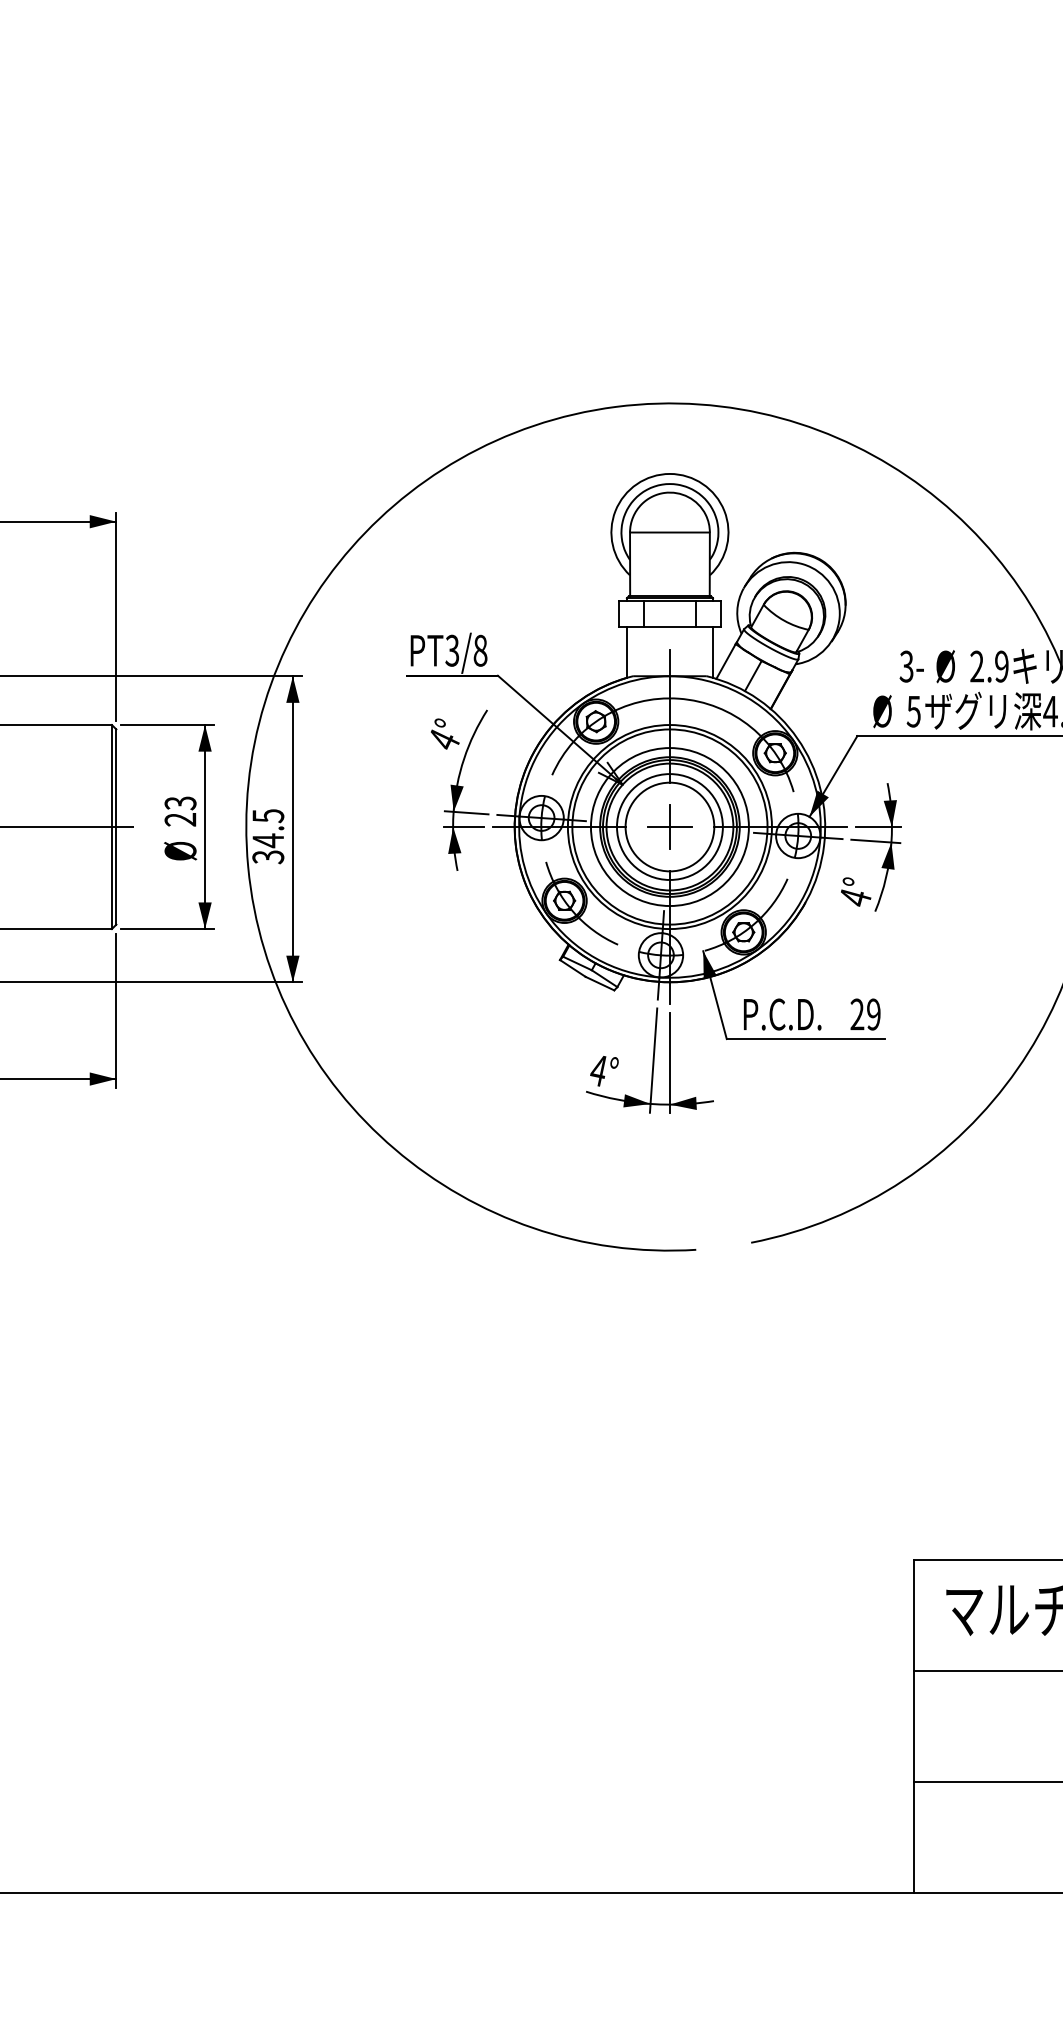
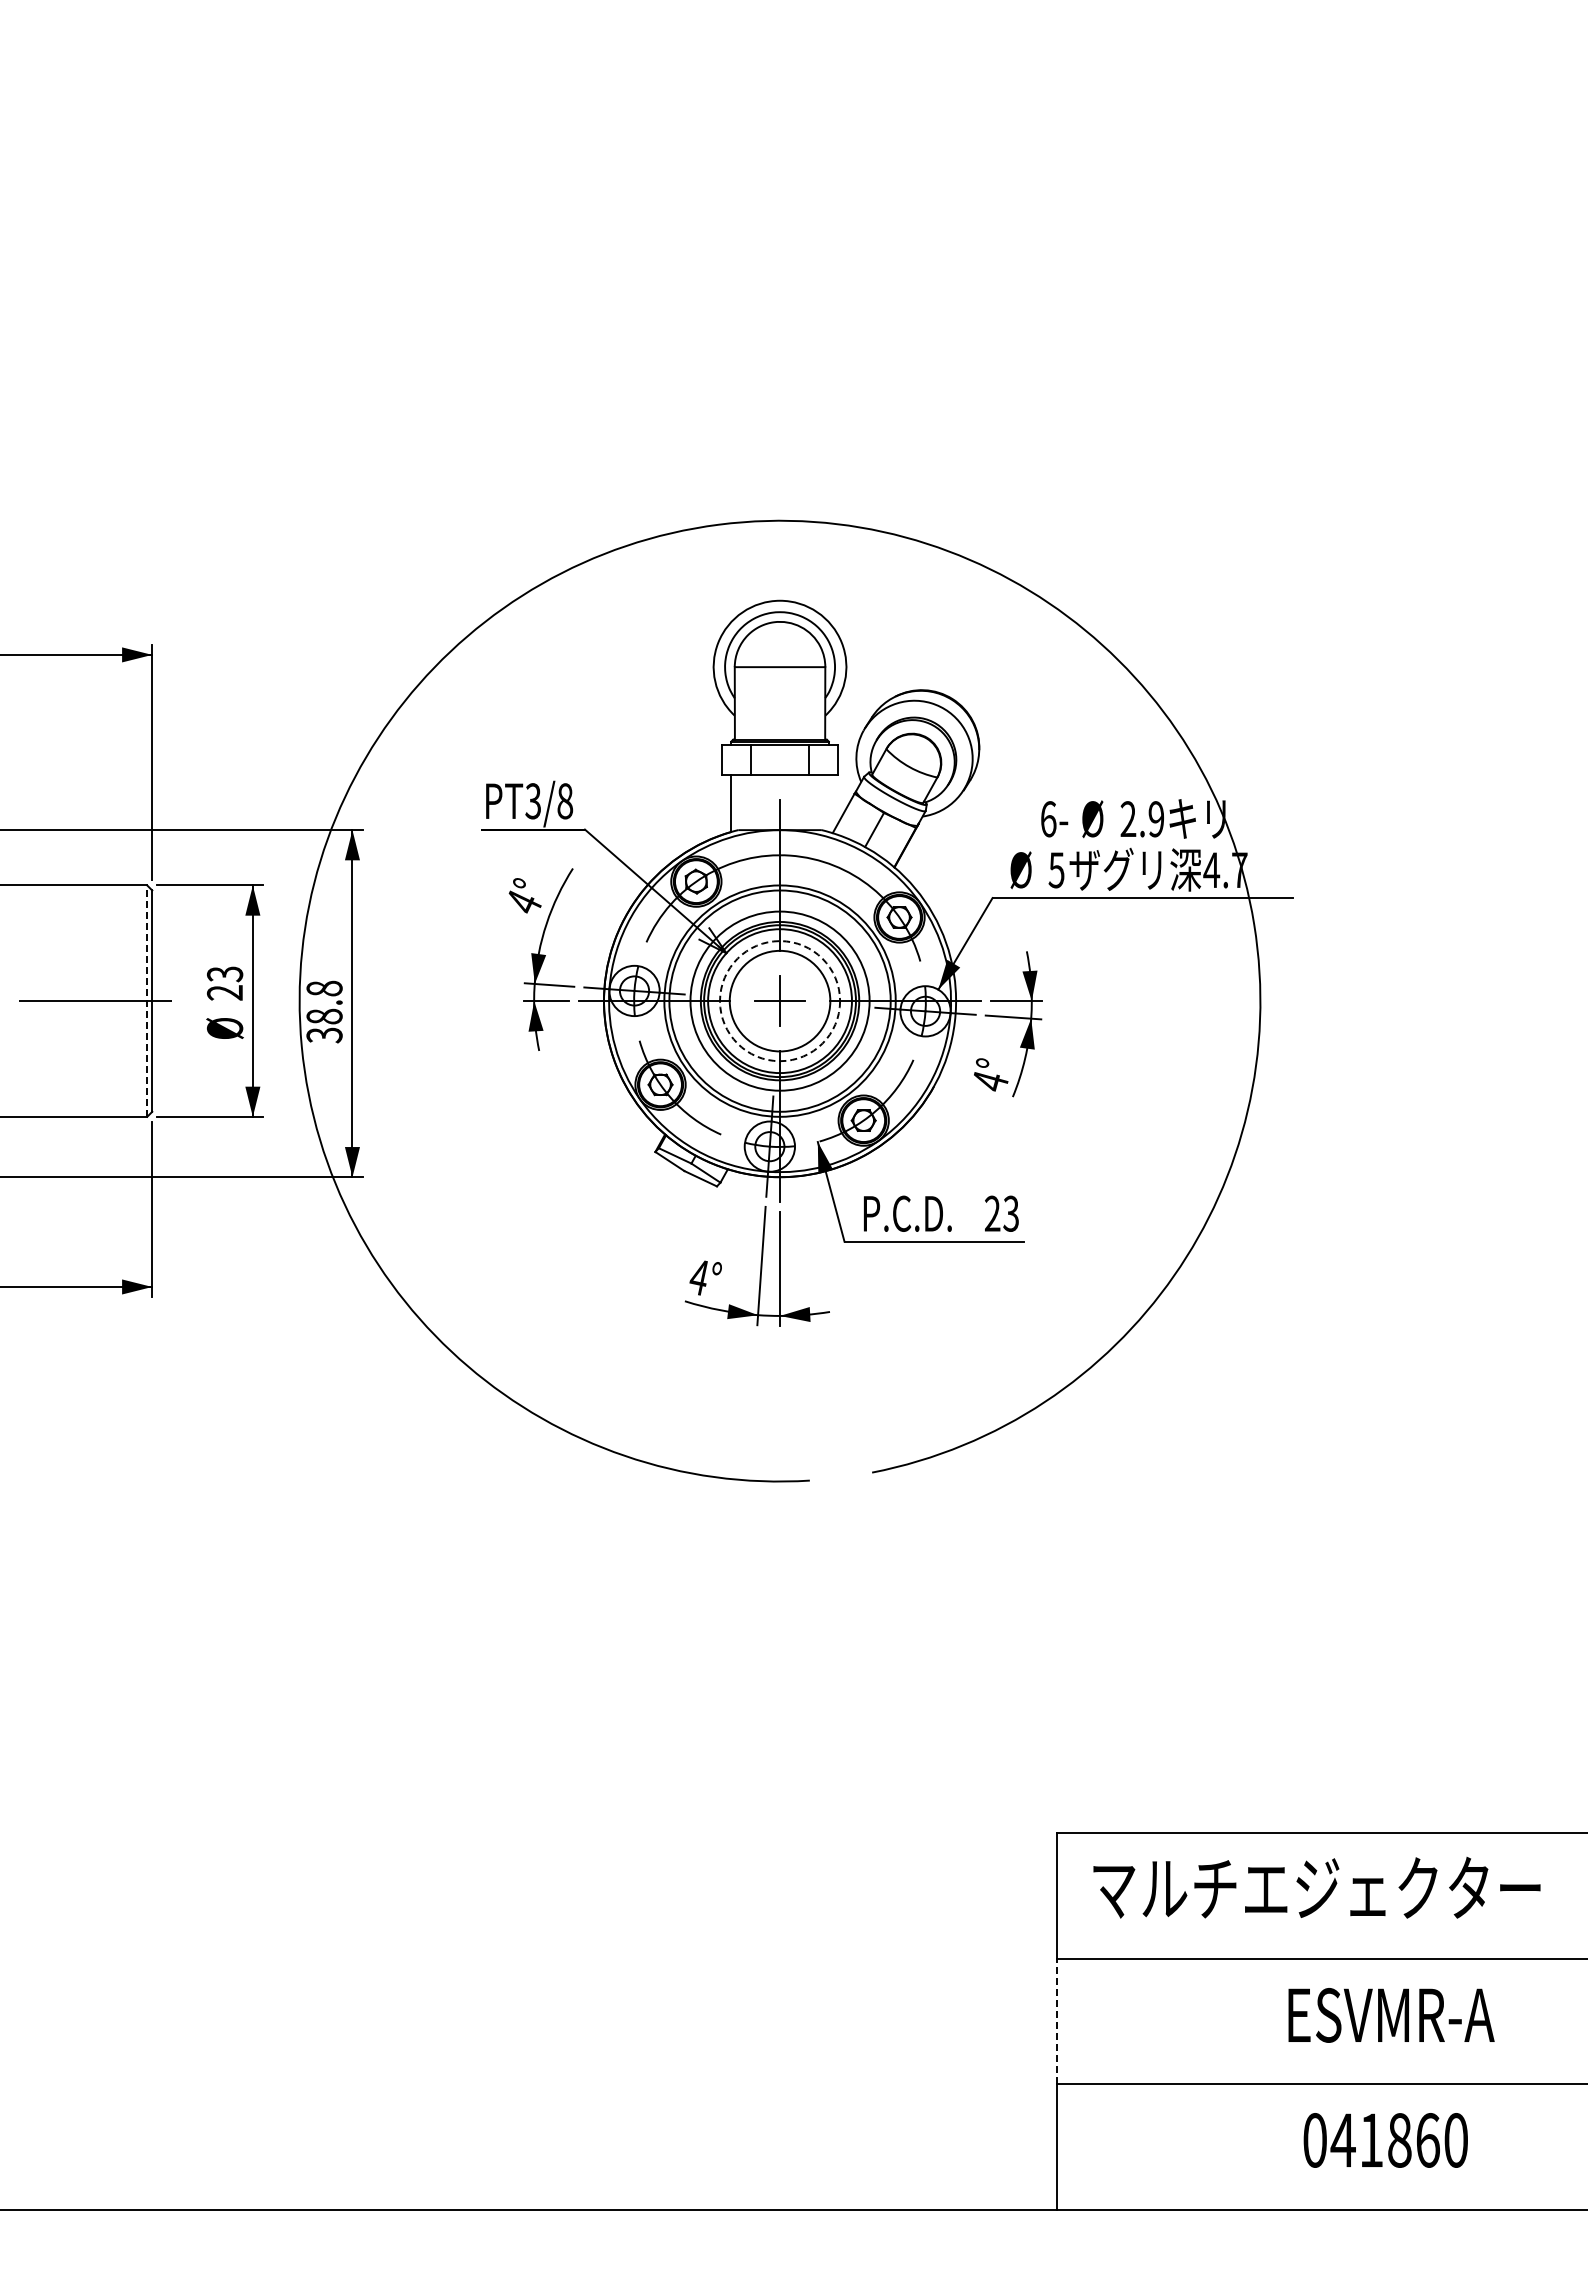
line: (712, 652) -> (828, 803), removed
text: (906, 666) -> (1048, 819), 3- -> 6-
line: (112, 827) -> (147, 1001), solid -> dashed
circle: (670, 827) -> (780, 1001), solid -> dashed
text: (268, 828) -> (324, 1002), 34.5 -> 38.8
text: (873, 1014) -> (1010, 1213), 29 -> 23
line: (913, 1726) -> (1056, 2021), solid -> dashed

